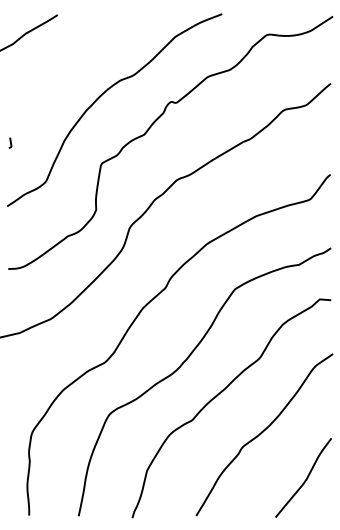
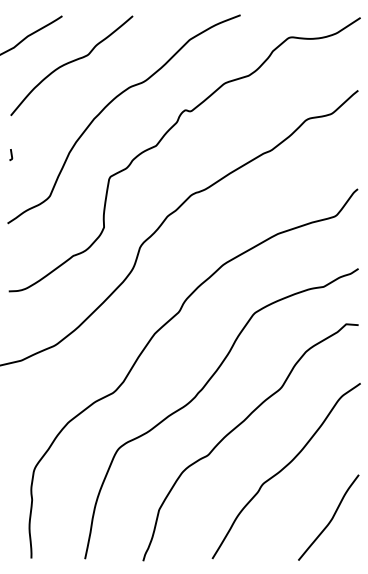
curve: (65, 58) -> (70, 63), added

